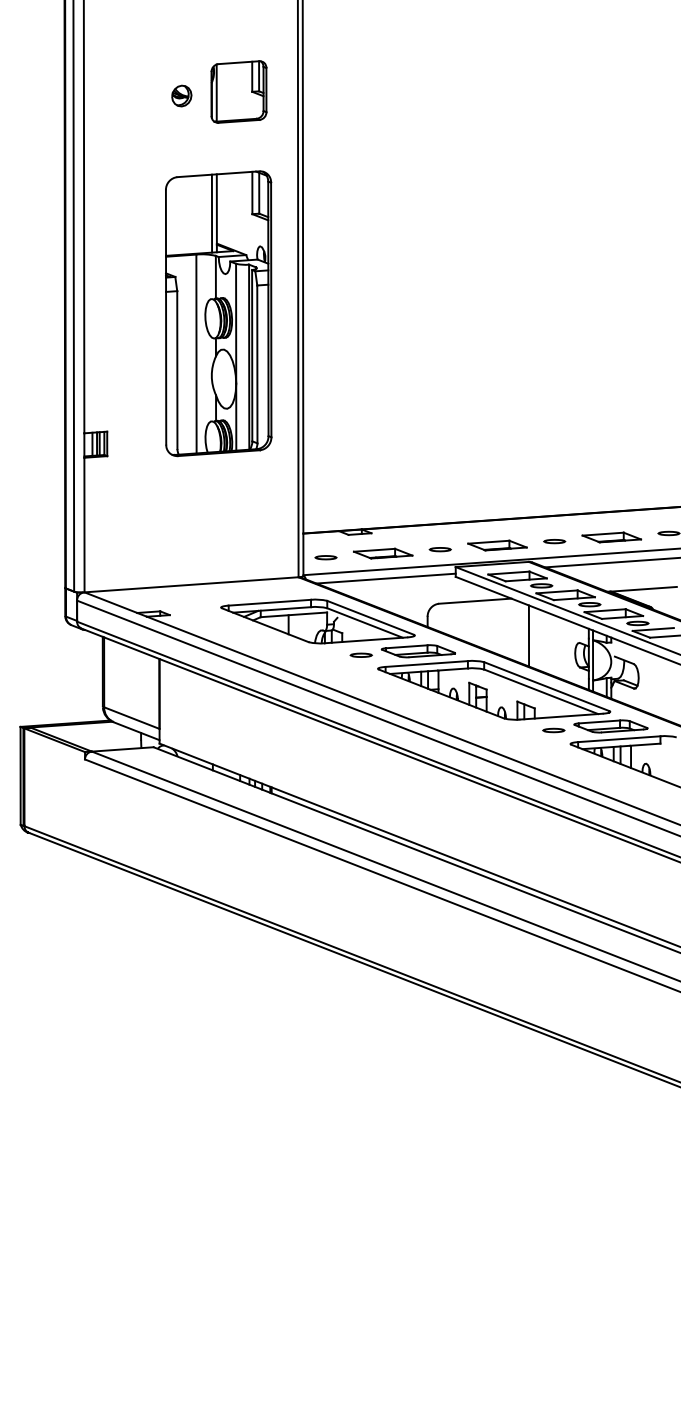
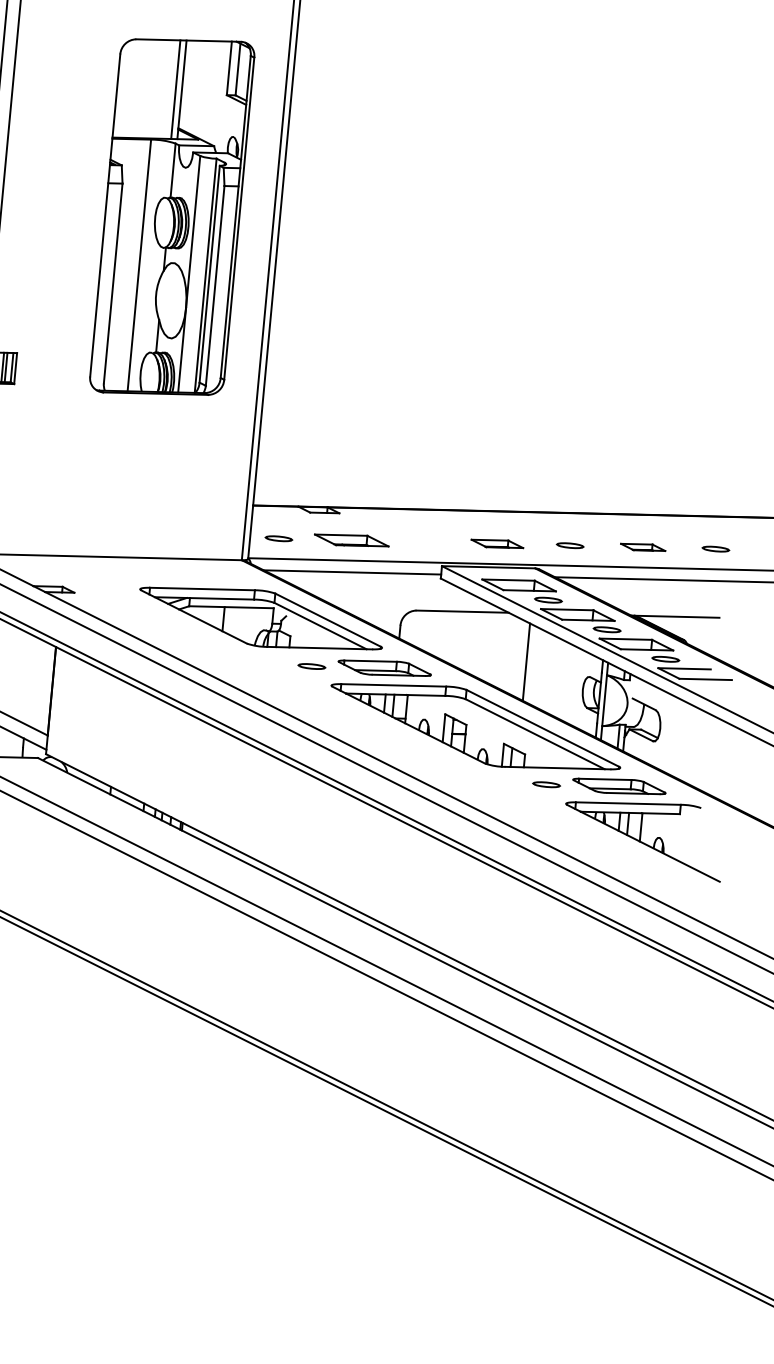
part: (611, 537) -> (642, 547), size x0.6
part: (497, 545) -> (497, 543), size x0.7
part: (439, 549) -> (423, 541), removed

